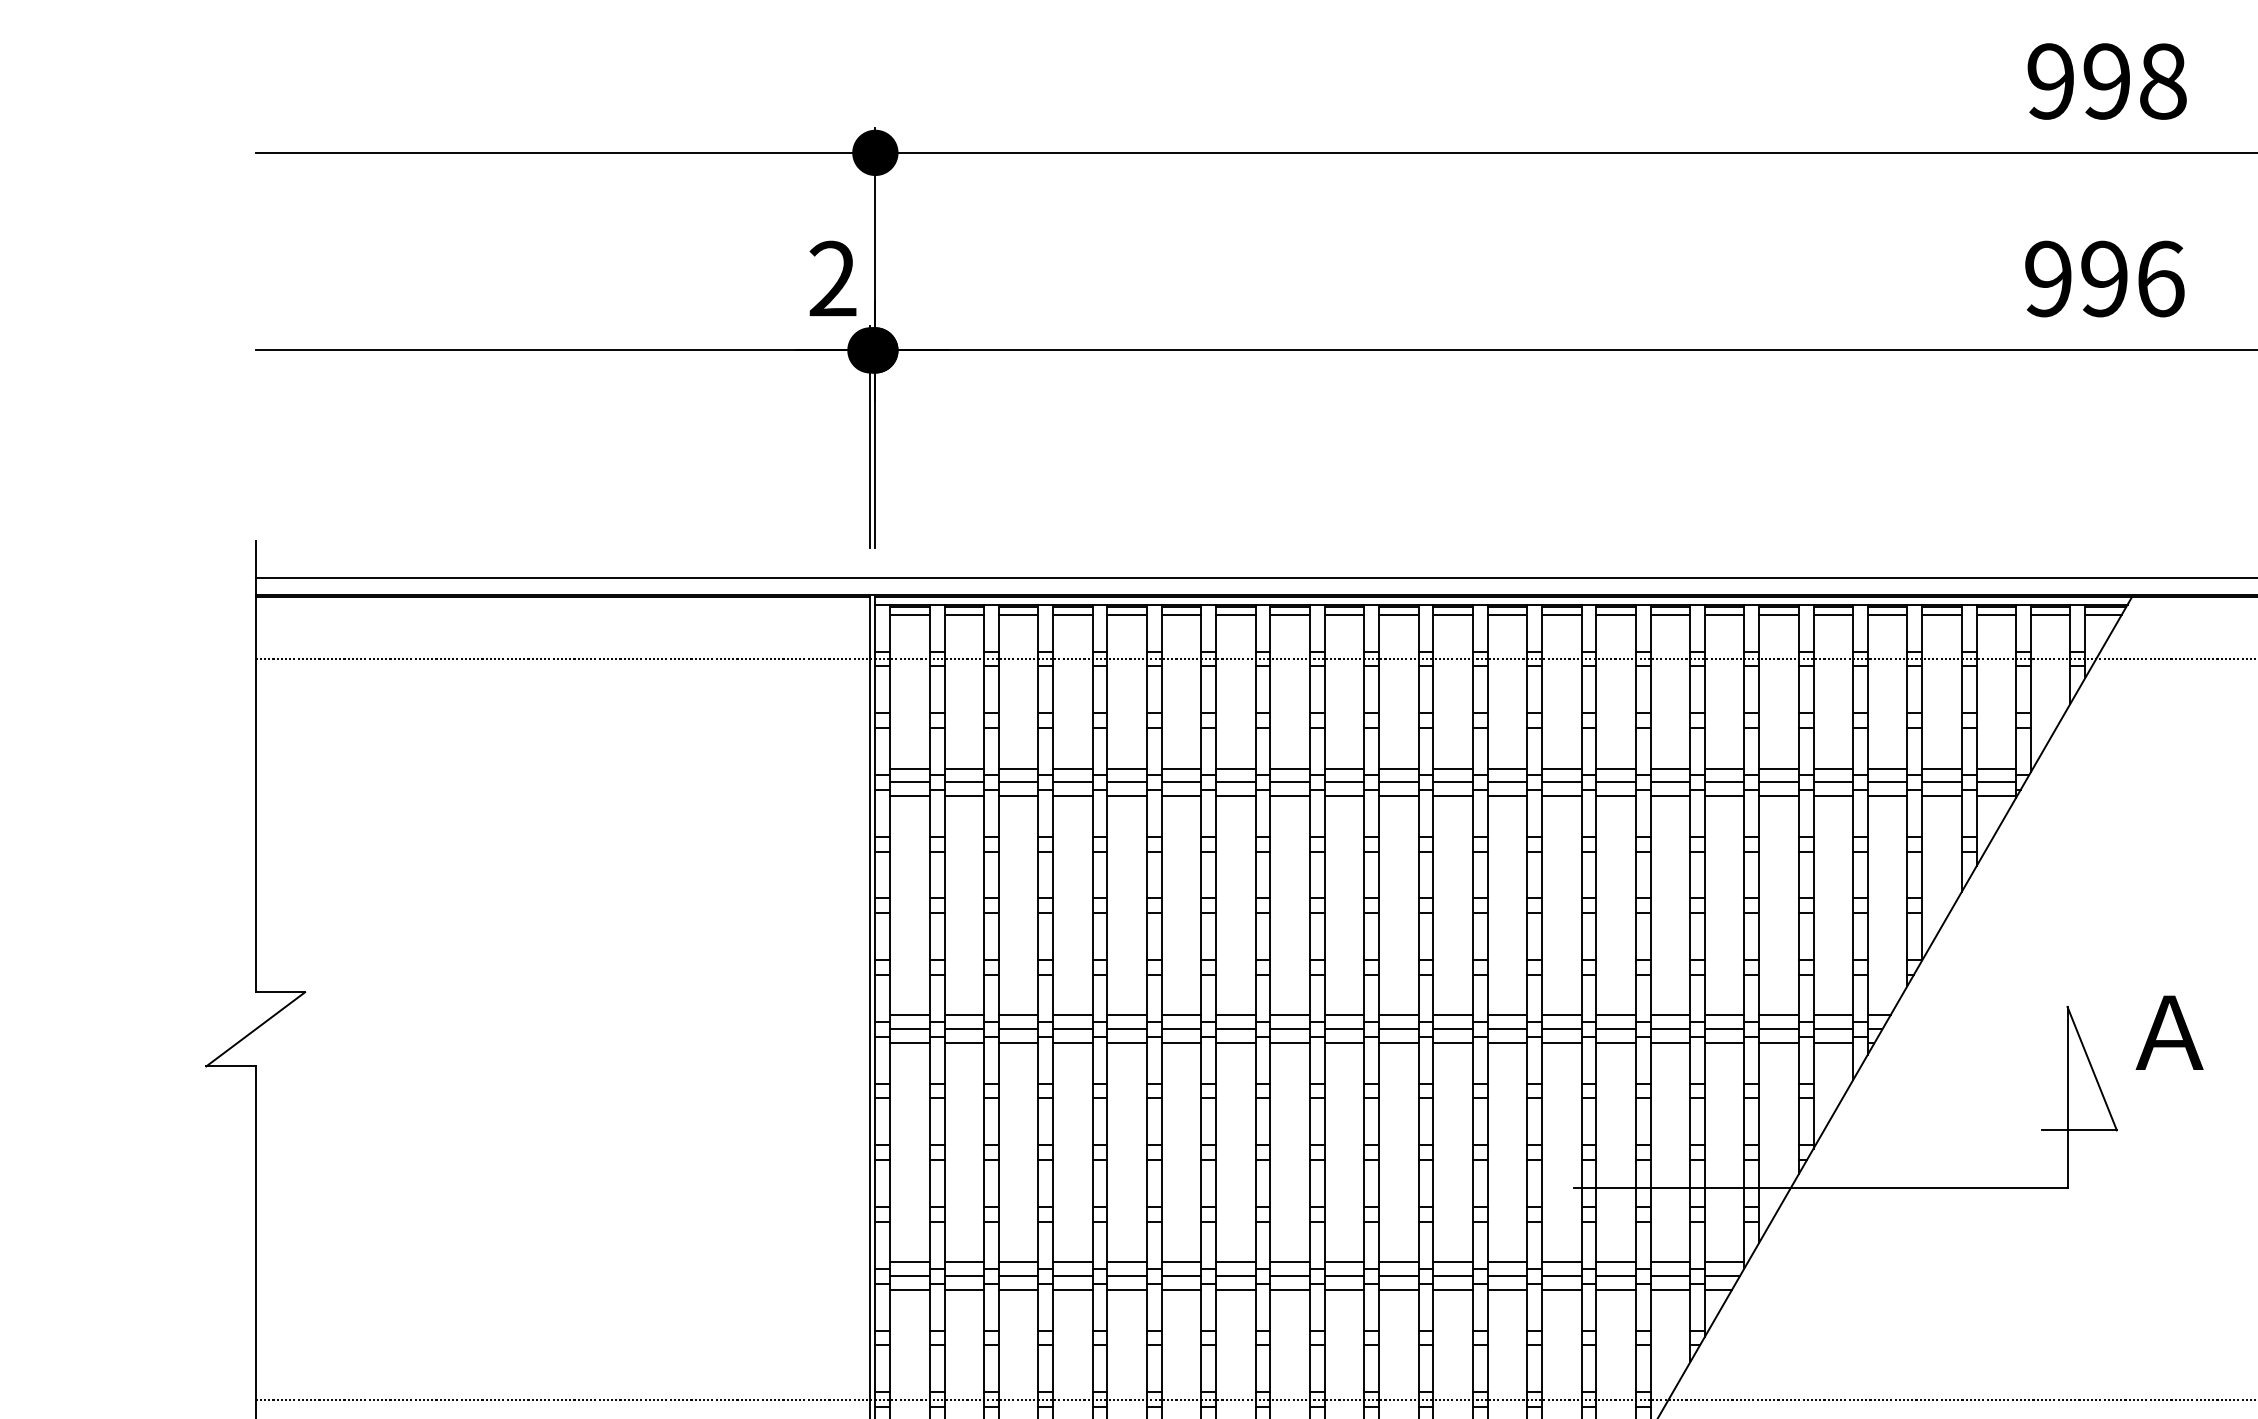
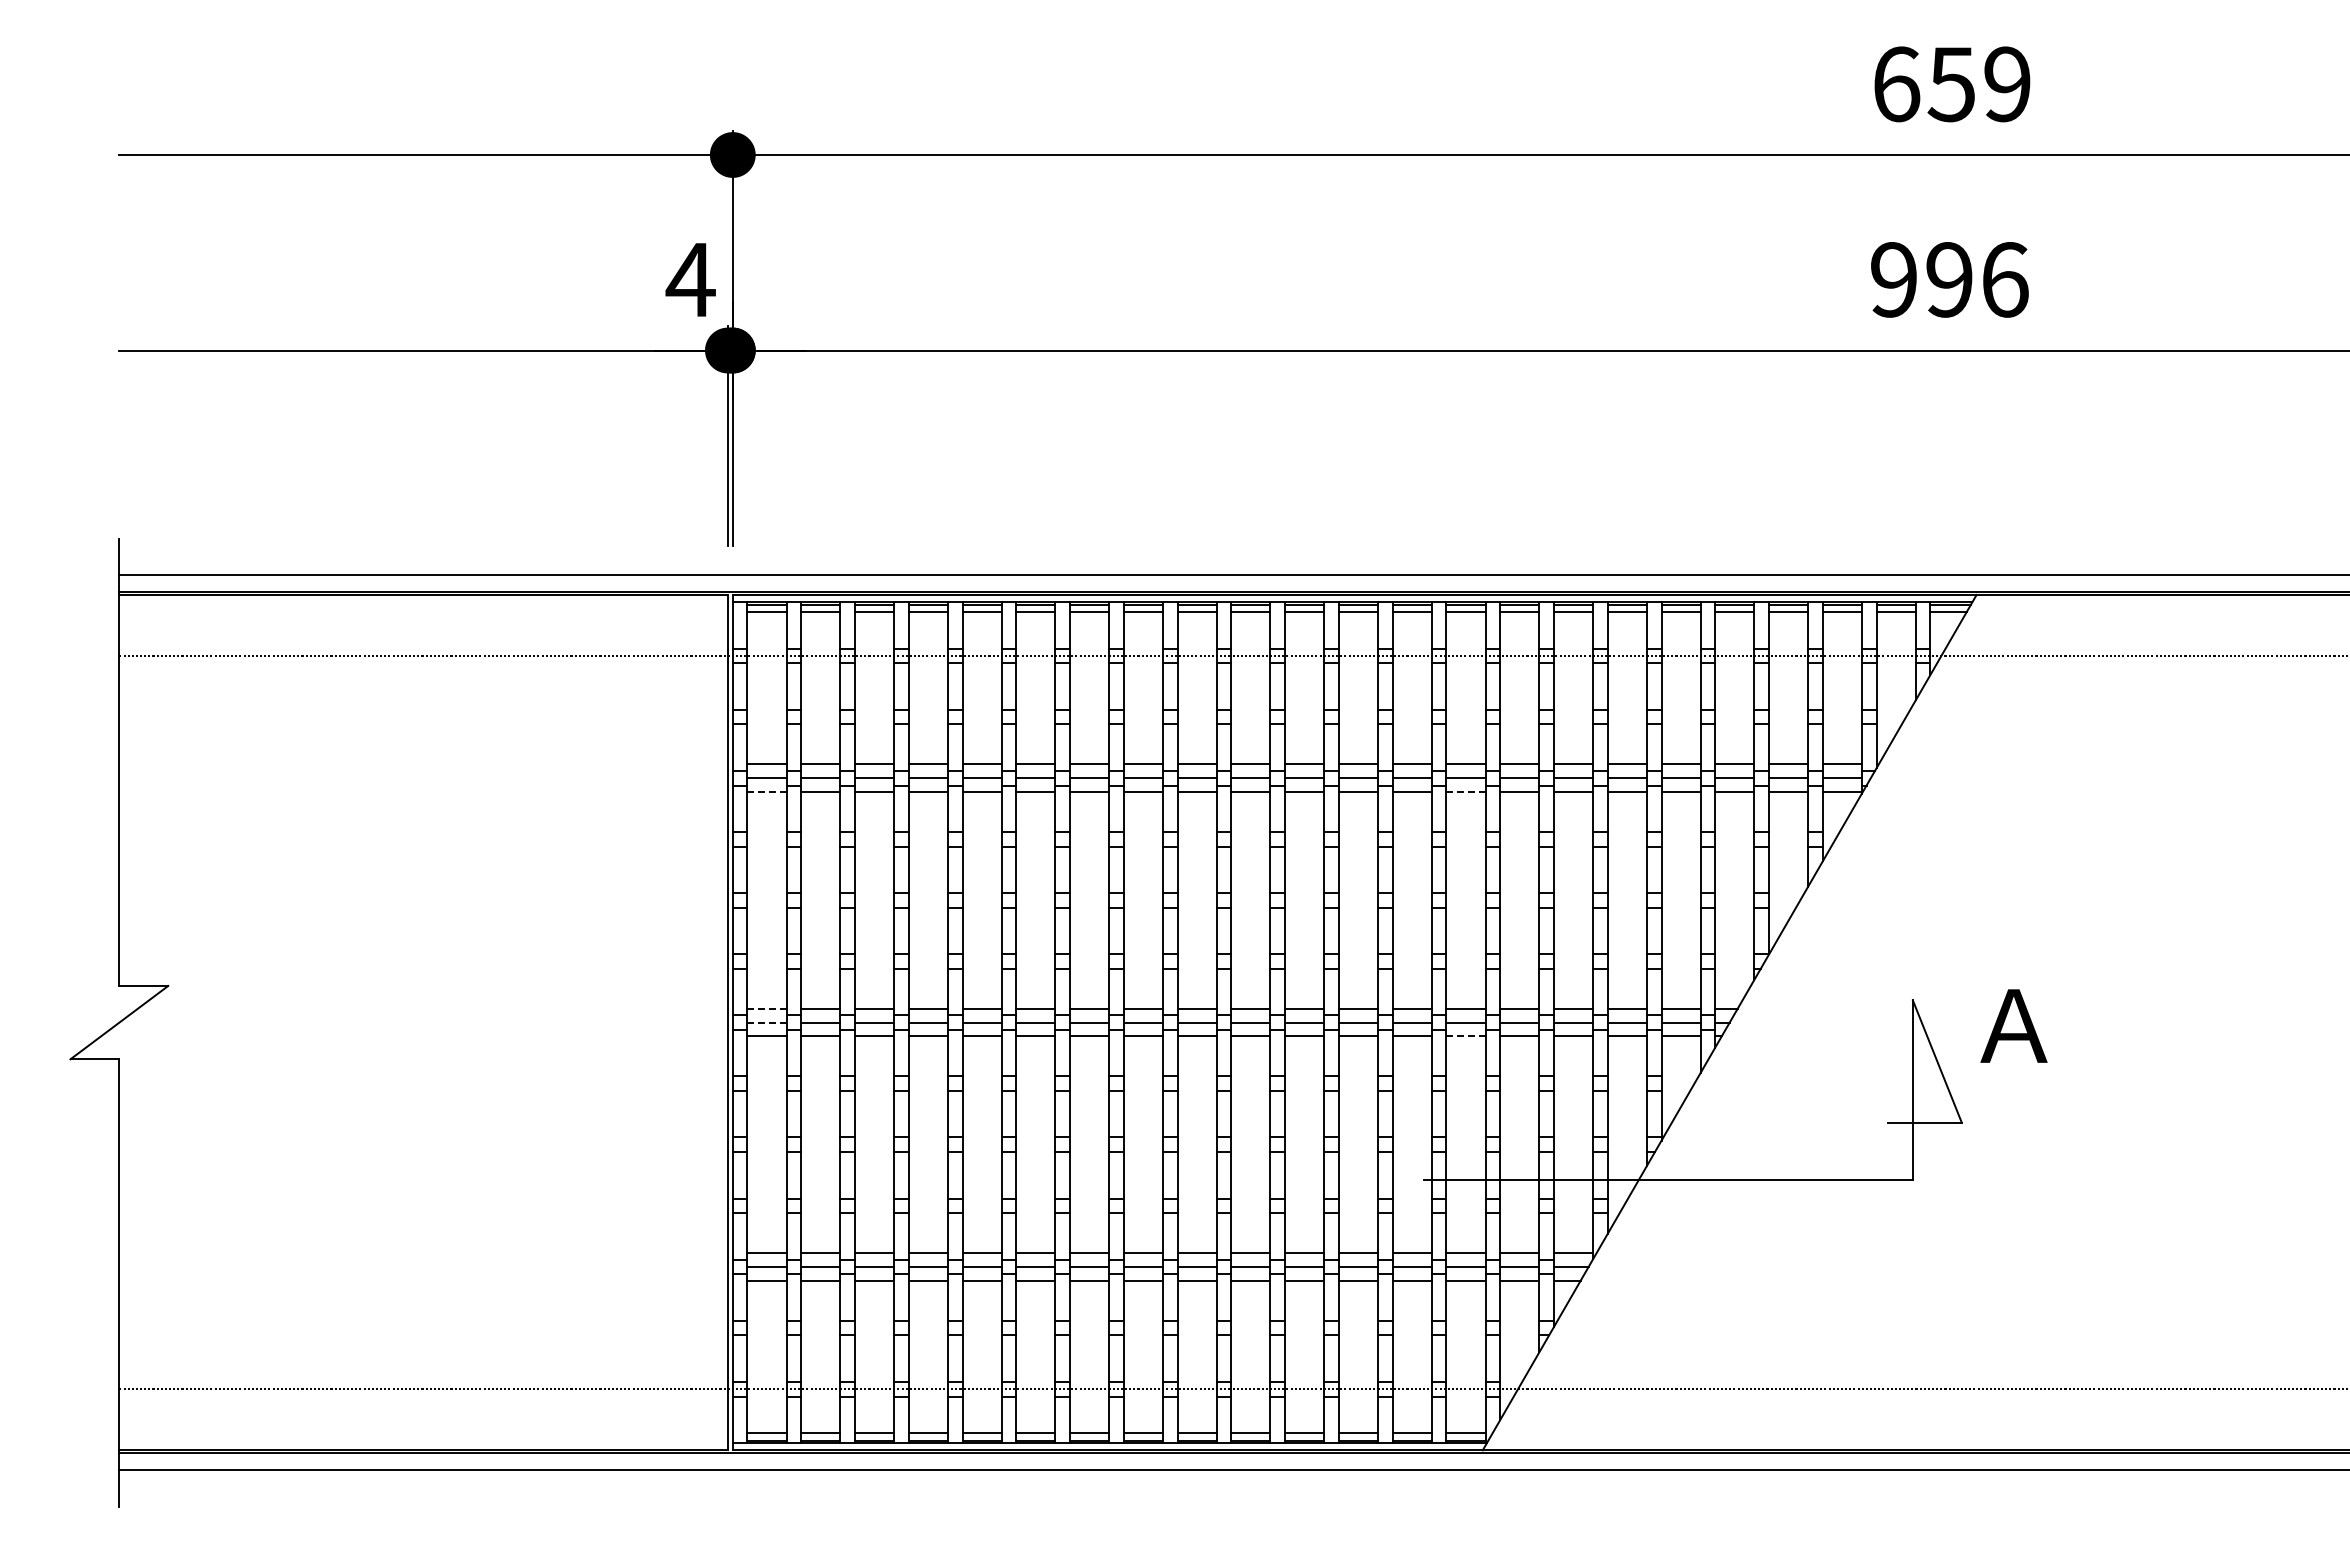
text: (2106, 81) -> (1951, 84), 998 -> 659
text: (832, 278) -> (690, 279), 2 -> 4
line: (910, 796) -> (767, 792), solid -> dashed
line: (1616, 796) -> (1466, 792), solid -> dashed
line: (910, 1015) -> (767, 1008), solid -> dashed
line: (910, 1029) -> (767, 1022), solid -> dashed
line: (1616, 1043) -> (1466, 1036), solid -> dashed

